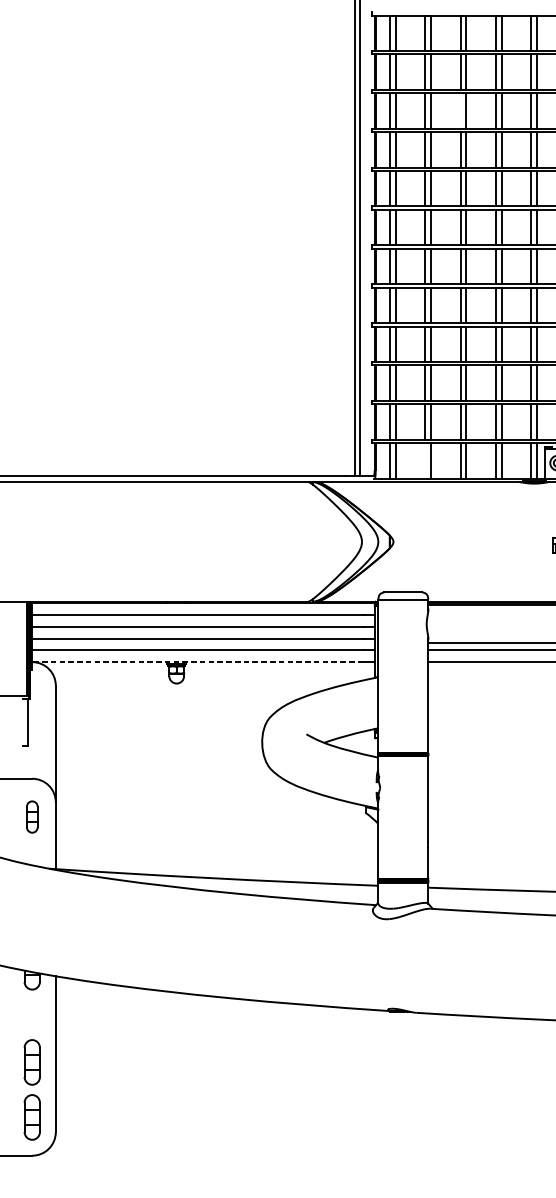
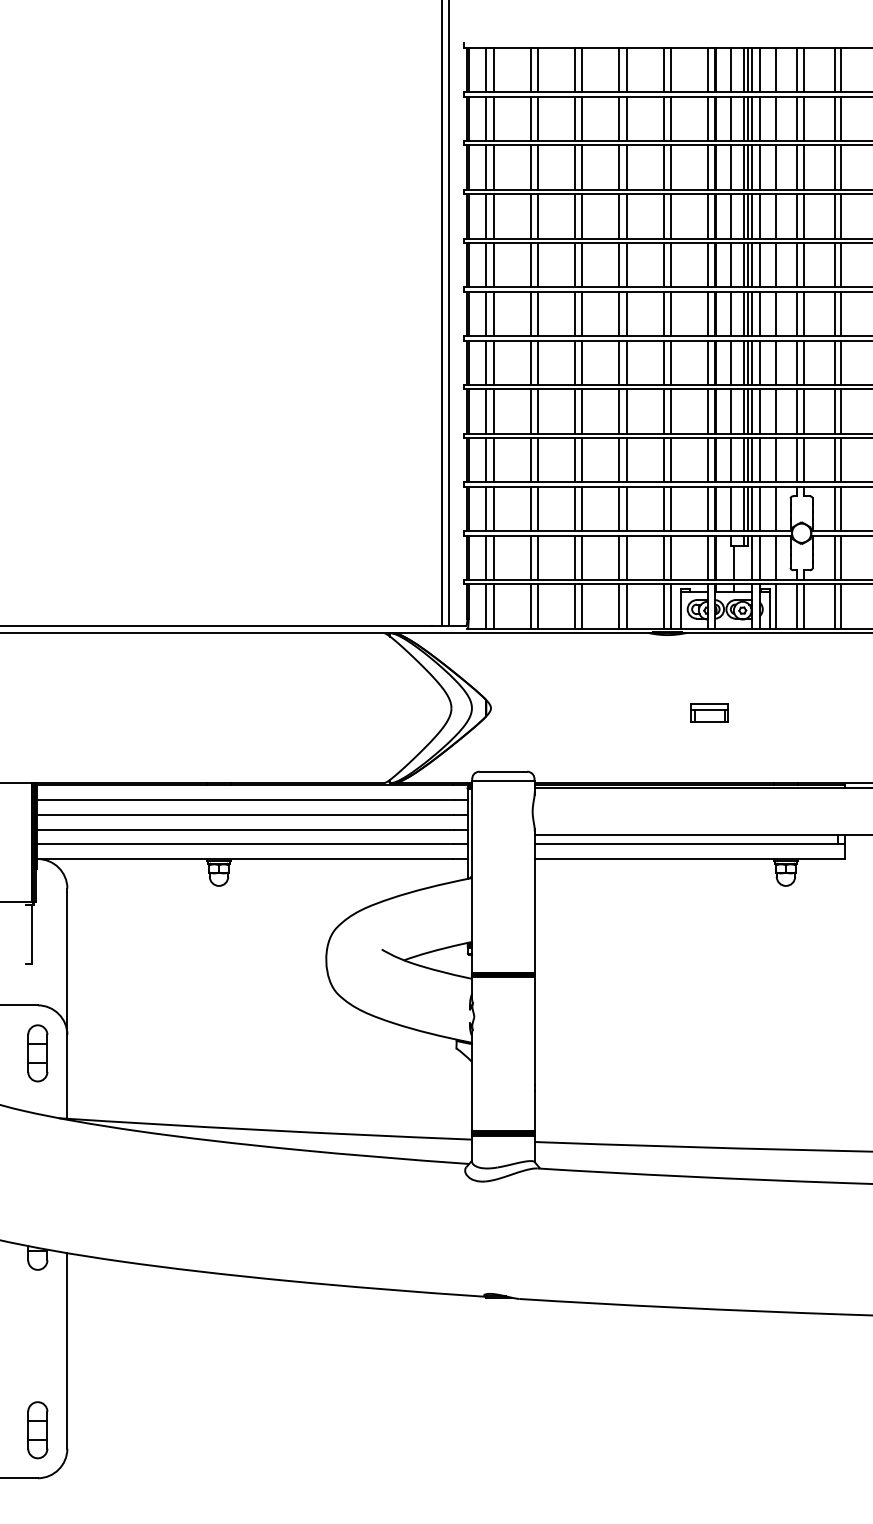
line: (460, 110) -> (575, 167), added
line: (424, 460) -> (530, 606), added
line: (197, 662) -> (244, 859), dashed -> solid
part: (32, 817) -> (37, 1053), size x1.43
part: (32, 1062) -> (37, 1361), removed

